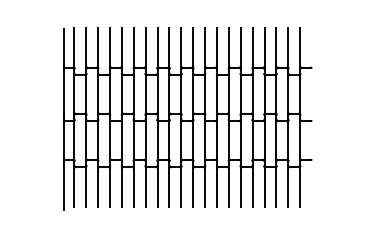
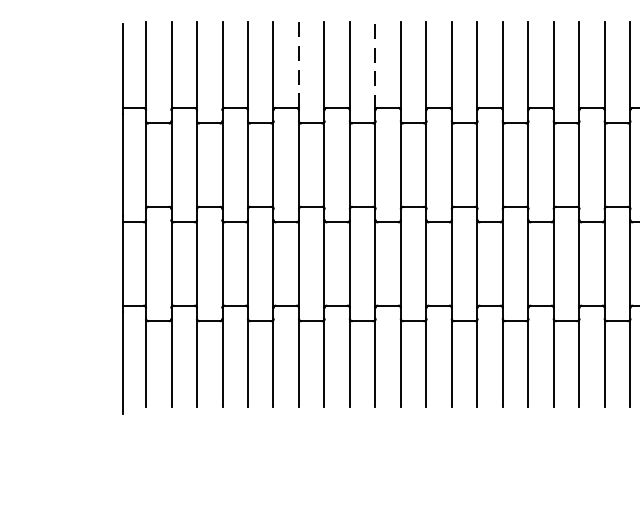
line: (181, 47) -> (375, 64), solid -> dashed
line: (145, 48) -> (298, 66), solid -> dashed

